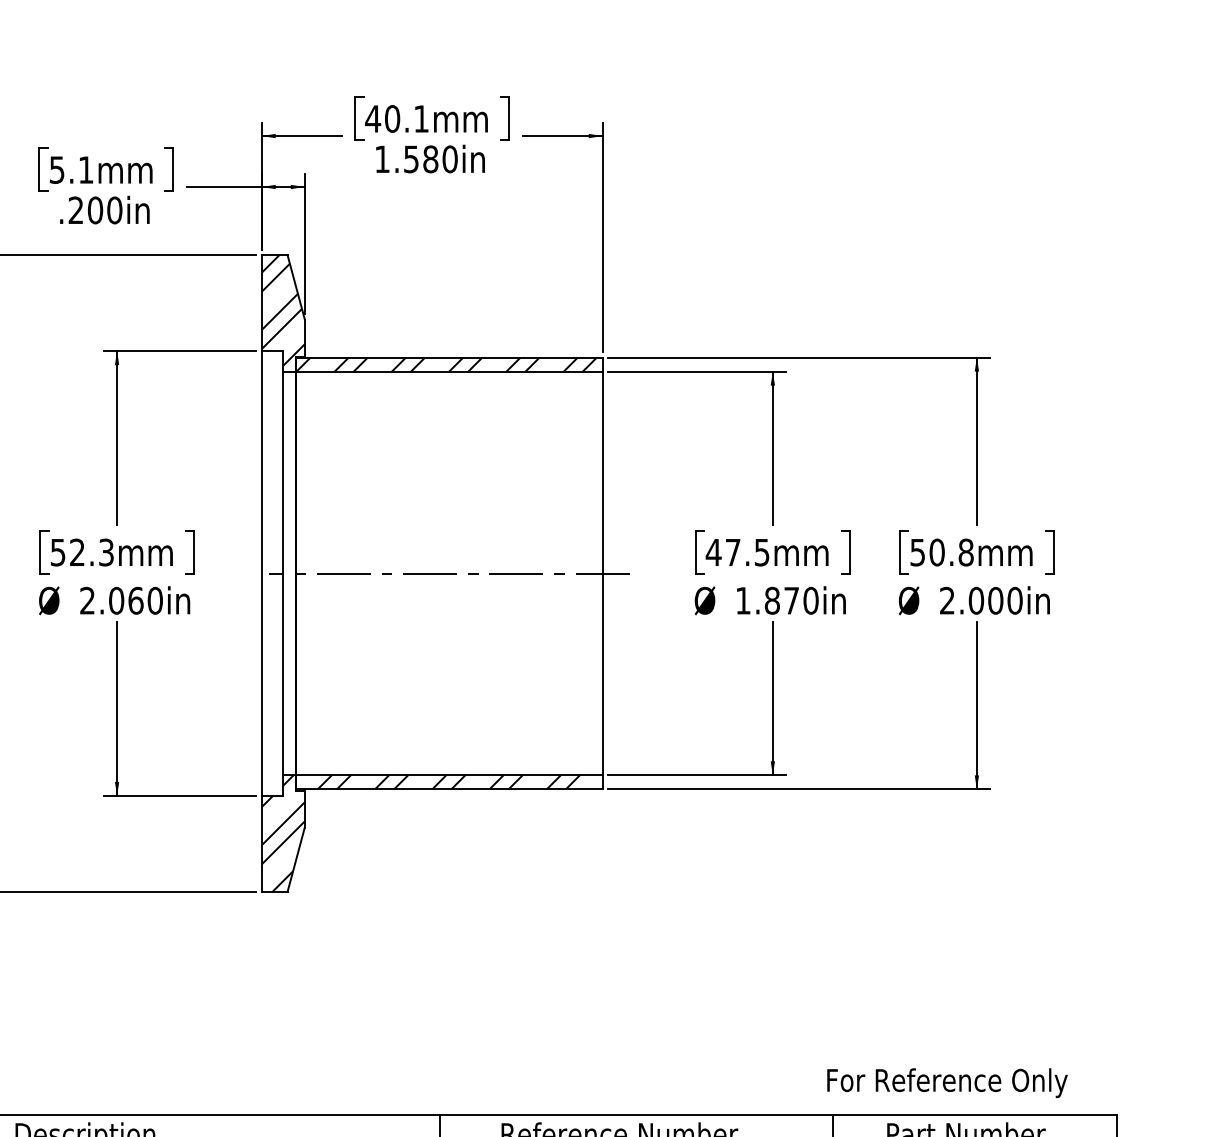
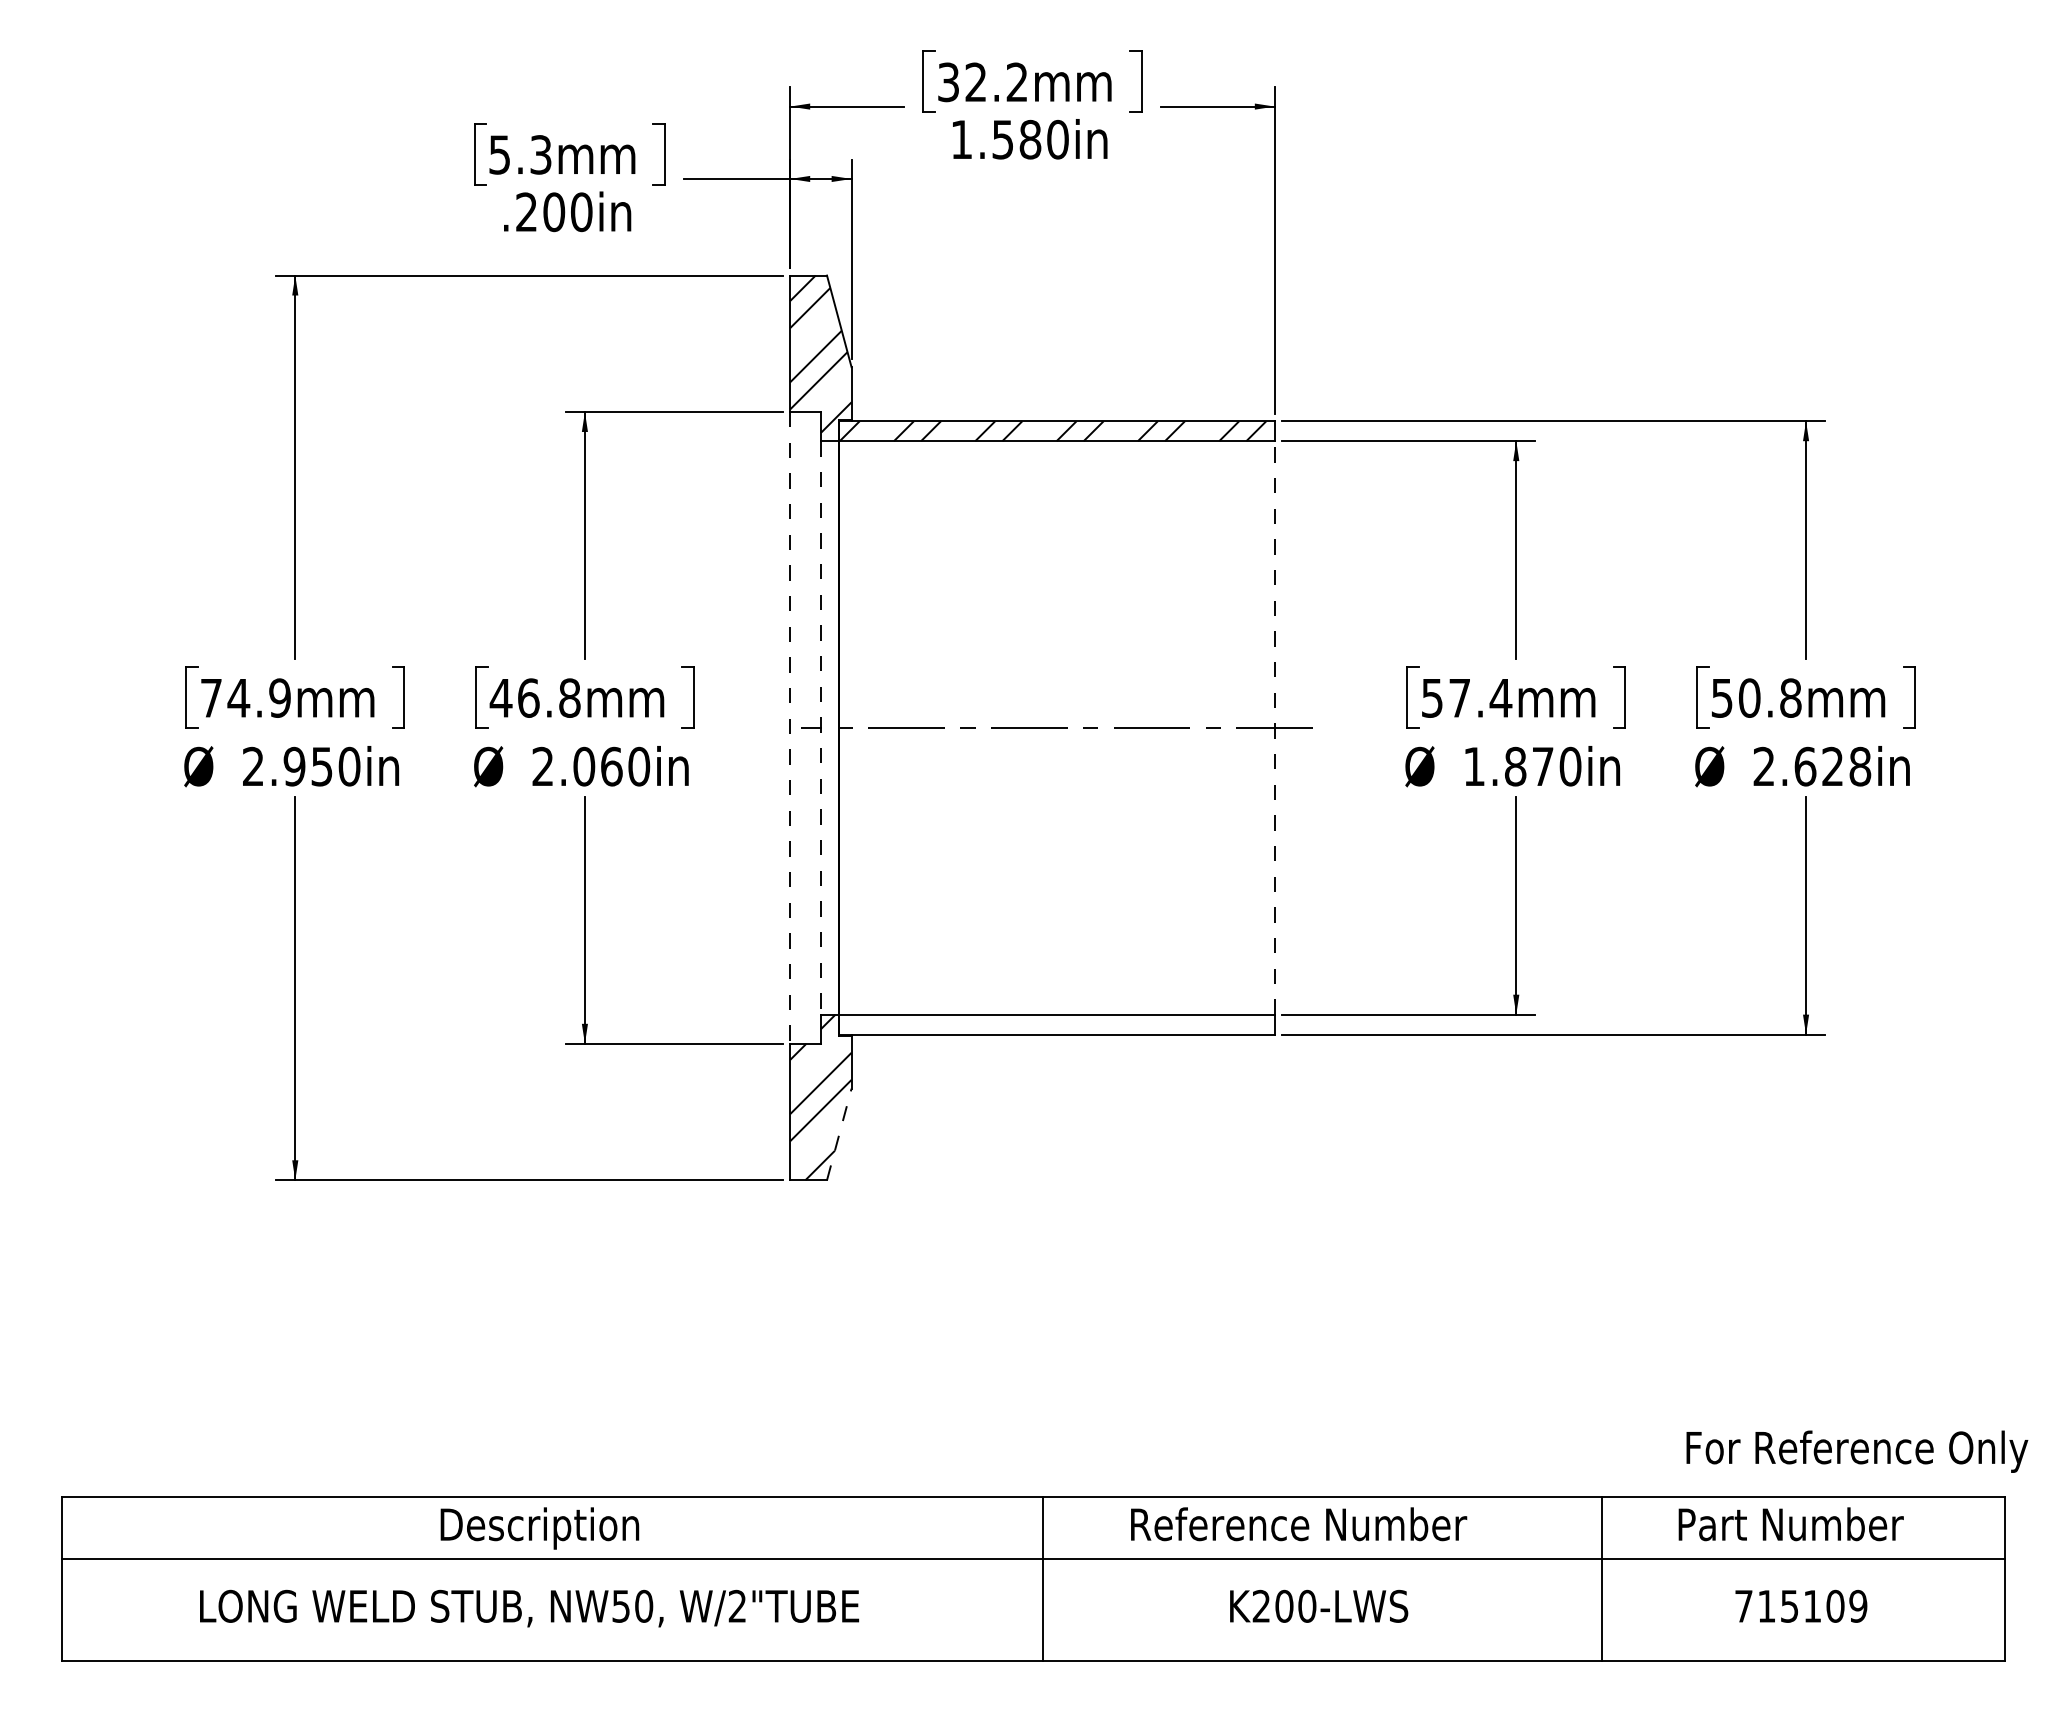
text: (397, 119) -> (982, 82), 40.1mm -> 32.2mm
text: (85, 169) -> (540, 154), 5.1mm -> 5.3mm
text: (81, 552) -> (534, 697), 52.3mm -> 46.8mm
text: (737, 552) -> (1466, 698), 47.5mm -> 57.4mm
line: (261, 573) -> (790, 727), solid -> dashed
line: (282, 573) -> (820, 727), solid -> dashed
line: (602, 573) -> (1274, 727), solid -> dashed
text: (995, 600) -> (1832, 766), 2.000in -> 2.628in
hatch: (448, 782) -> (1055, 1024), removed
line: (296, 859) -> (839, 1133), solid -> dashed
text: (947, 1082) -> (1857, 1451), moved

